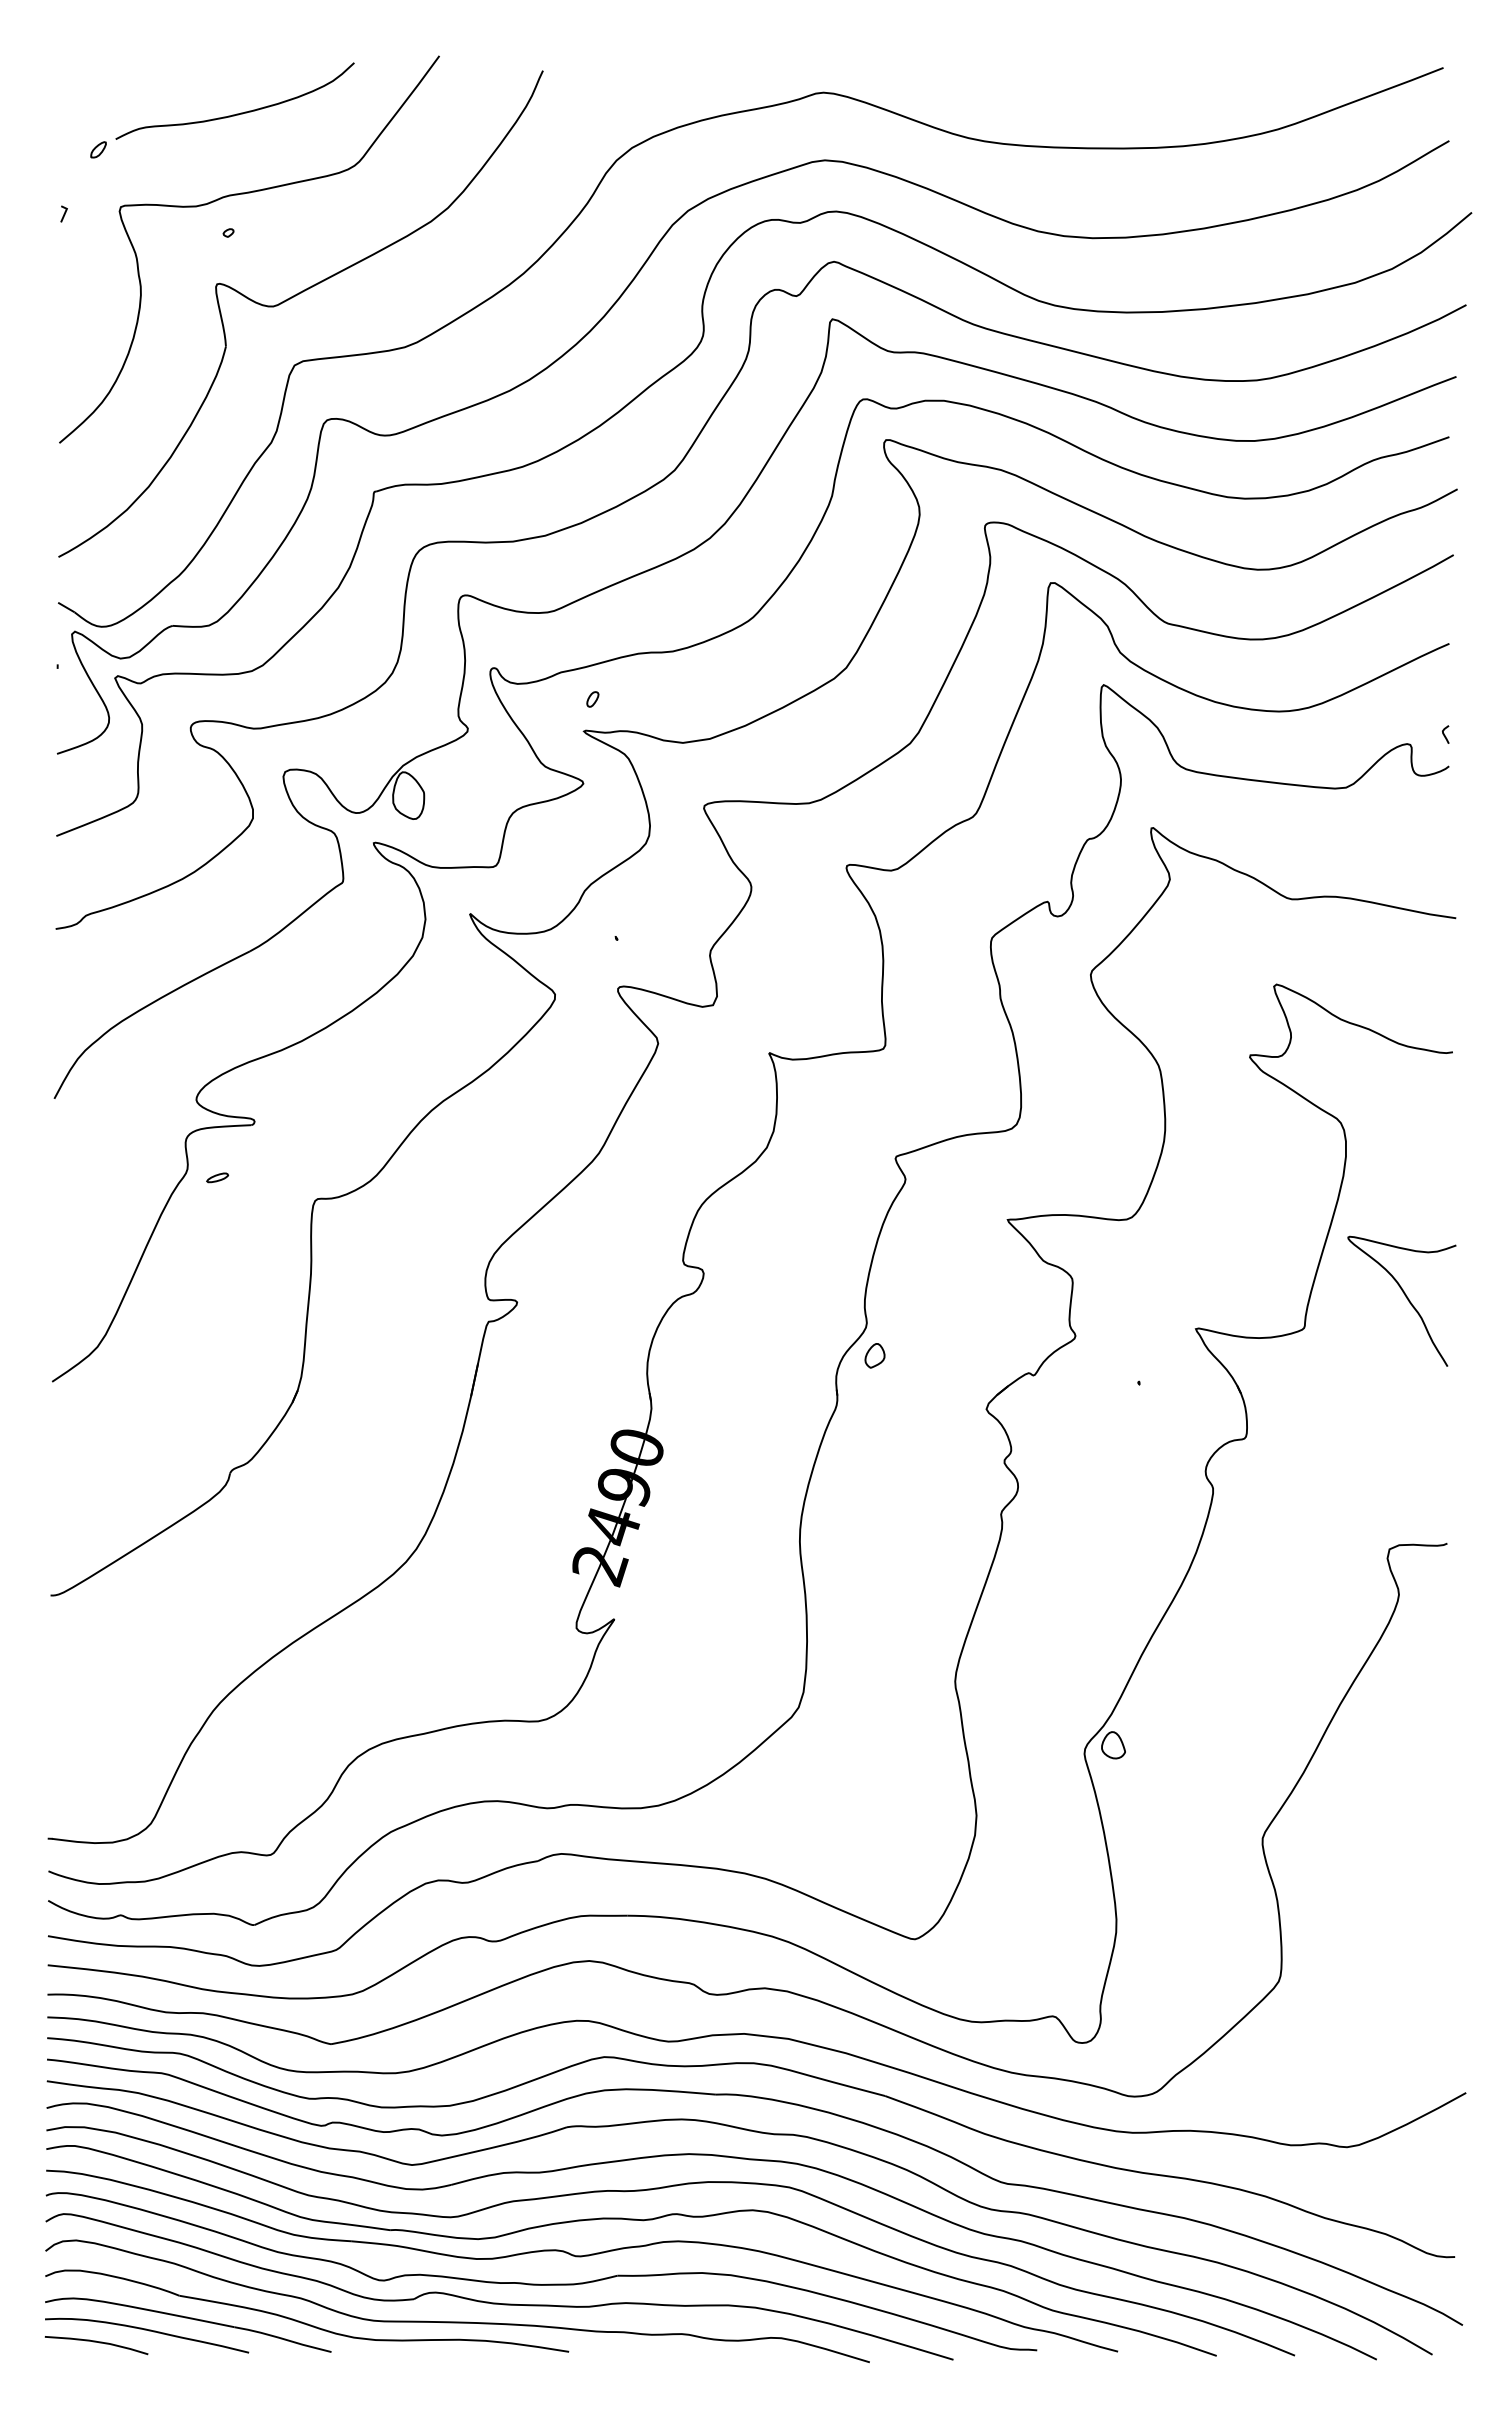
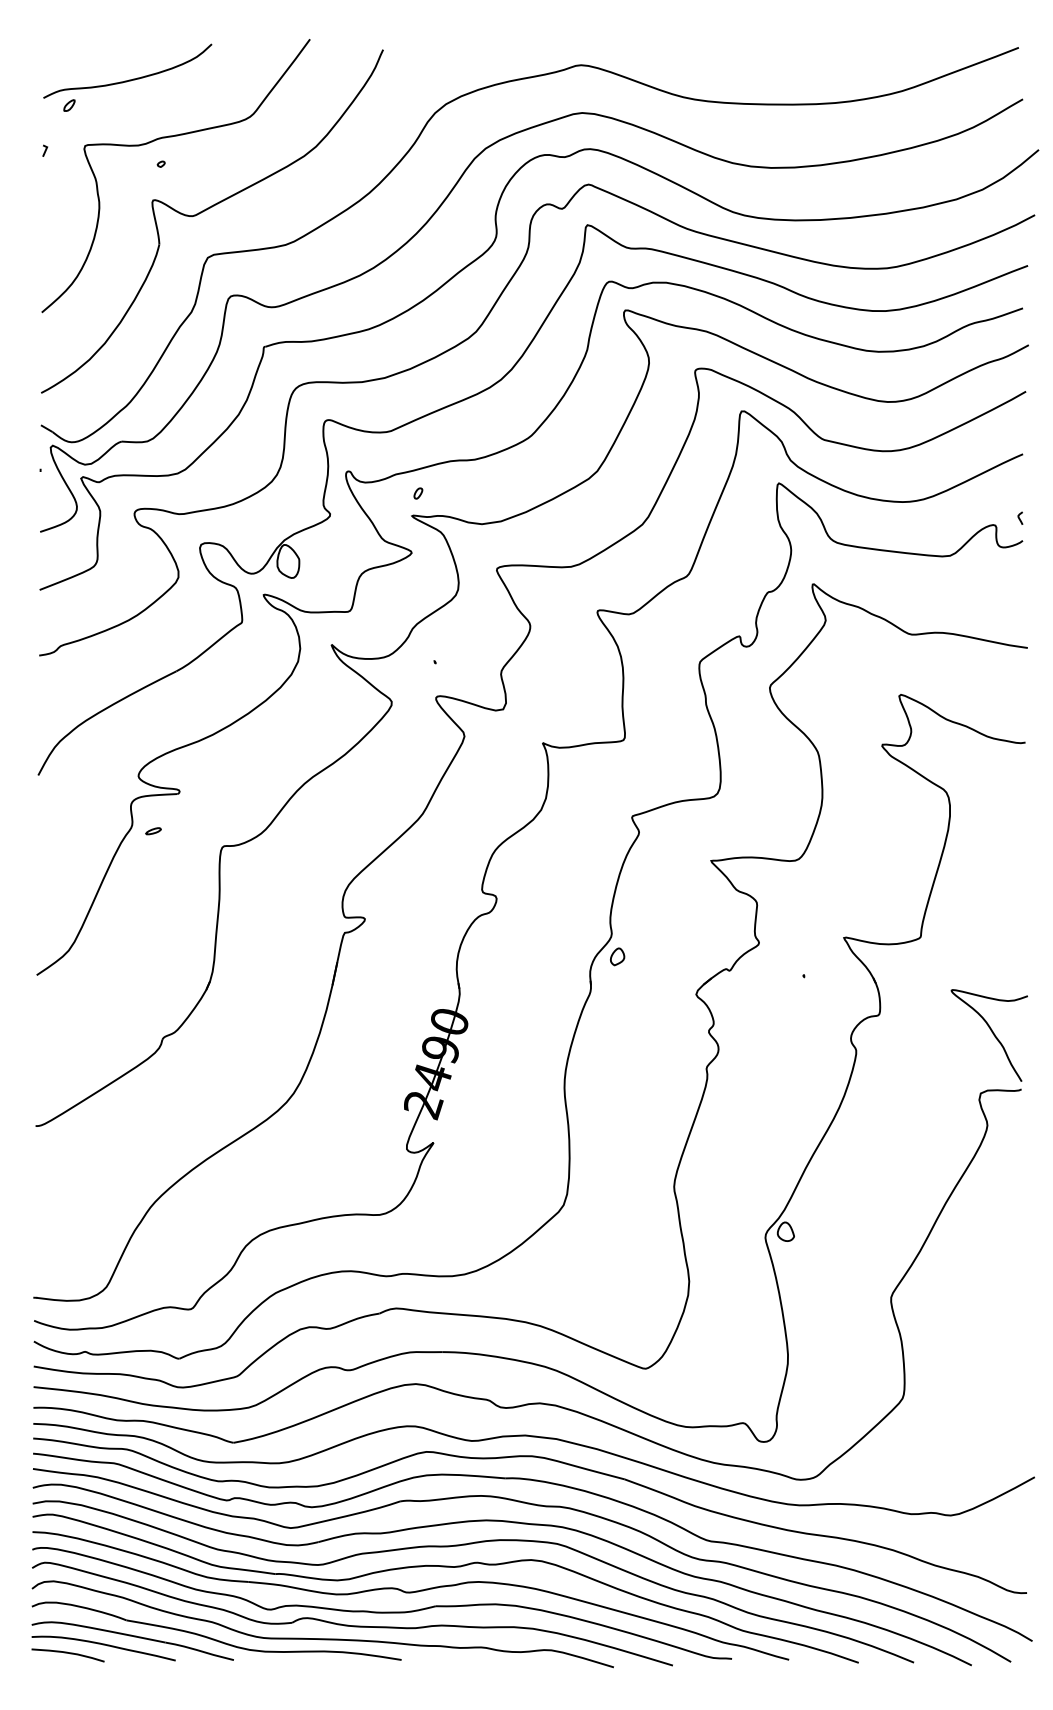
curve: (236, 113) -> (128, 79), moved
curve: (1406, 1298) -> (992, 1033), moved

